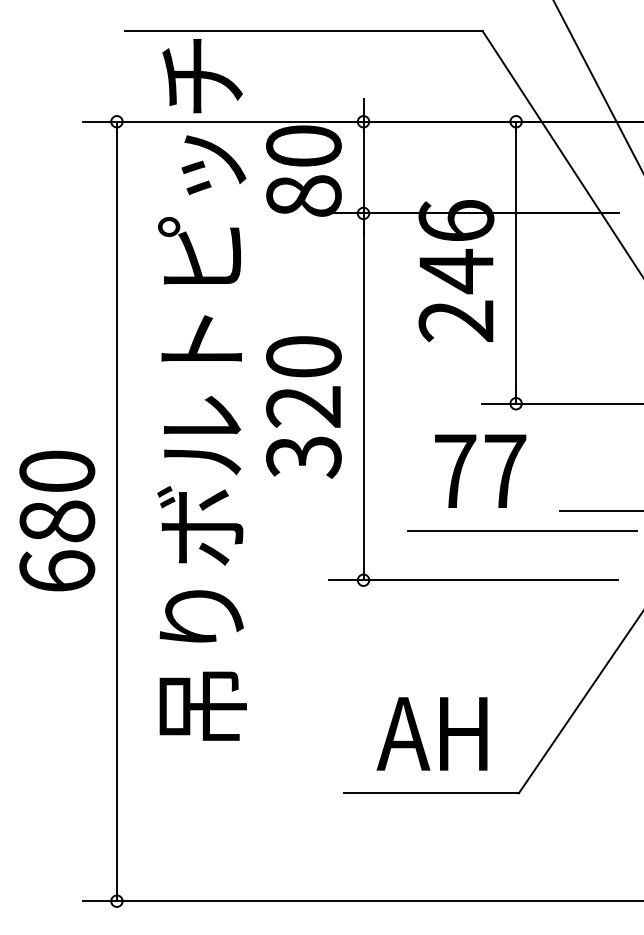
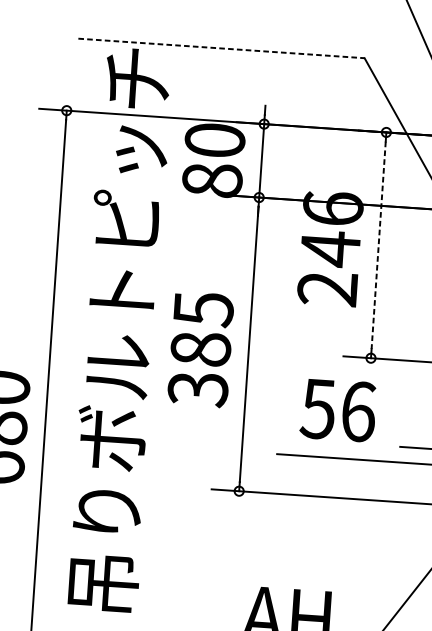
line: (304, 31) -> (221, 48), solid -> dashed
line: (516, 262) -> (378, 245), solid -> dashed
text: (303, 381) -> (201, 328), 320 -> 385
text: (479, 471) -> (337, 410), 77 -> 56

